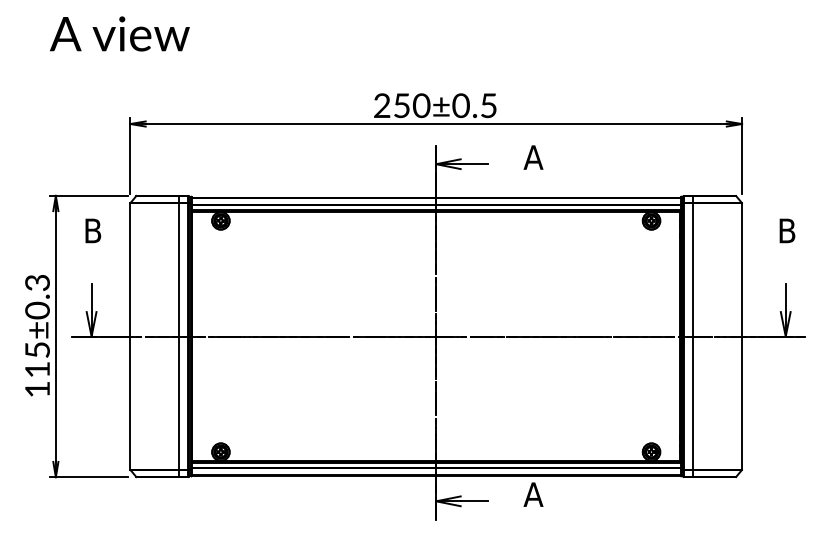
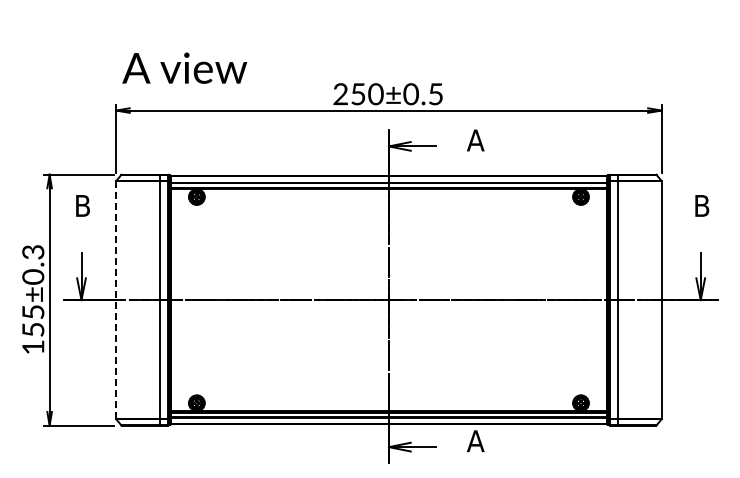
text: (119, 33) -> (184, 67), moved
line: (130, 336) -> (116, 300), solid -> dashed
text: (37, 369) -> (33, 329), 115±0.3 -> 155±0.3

